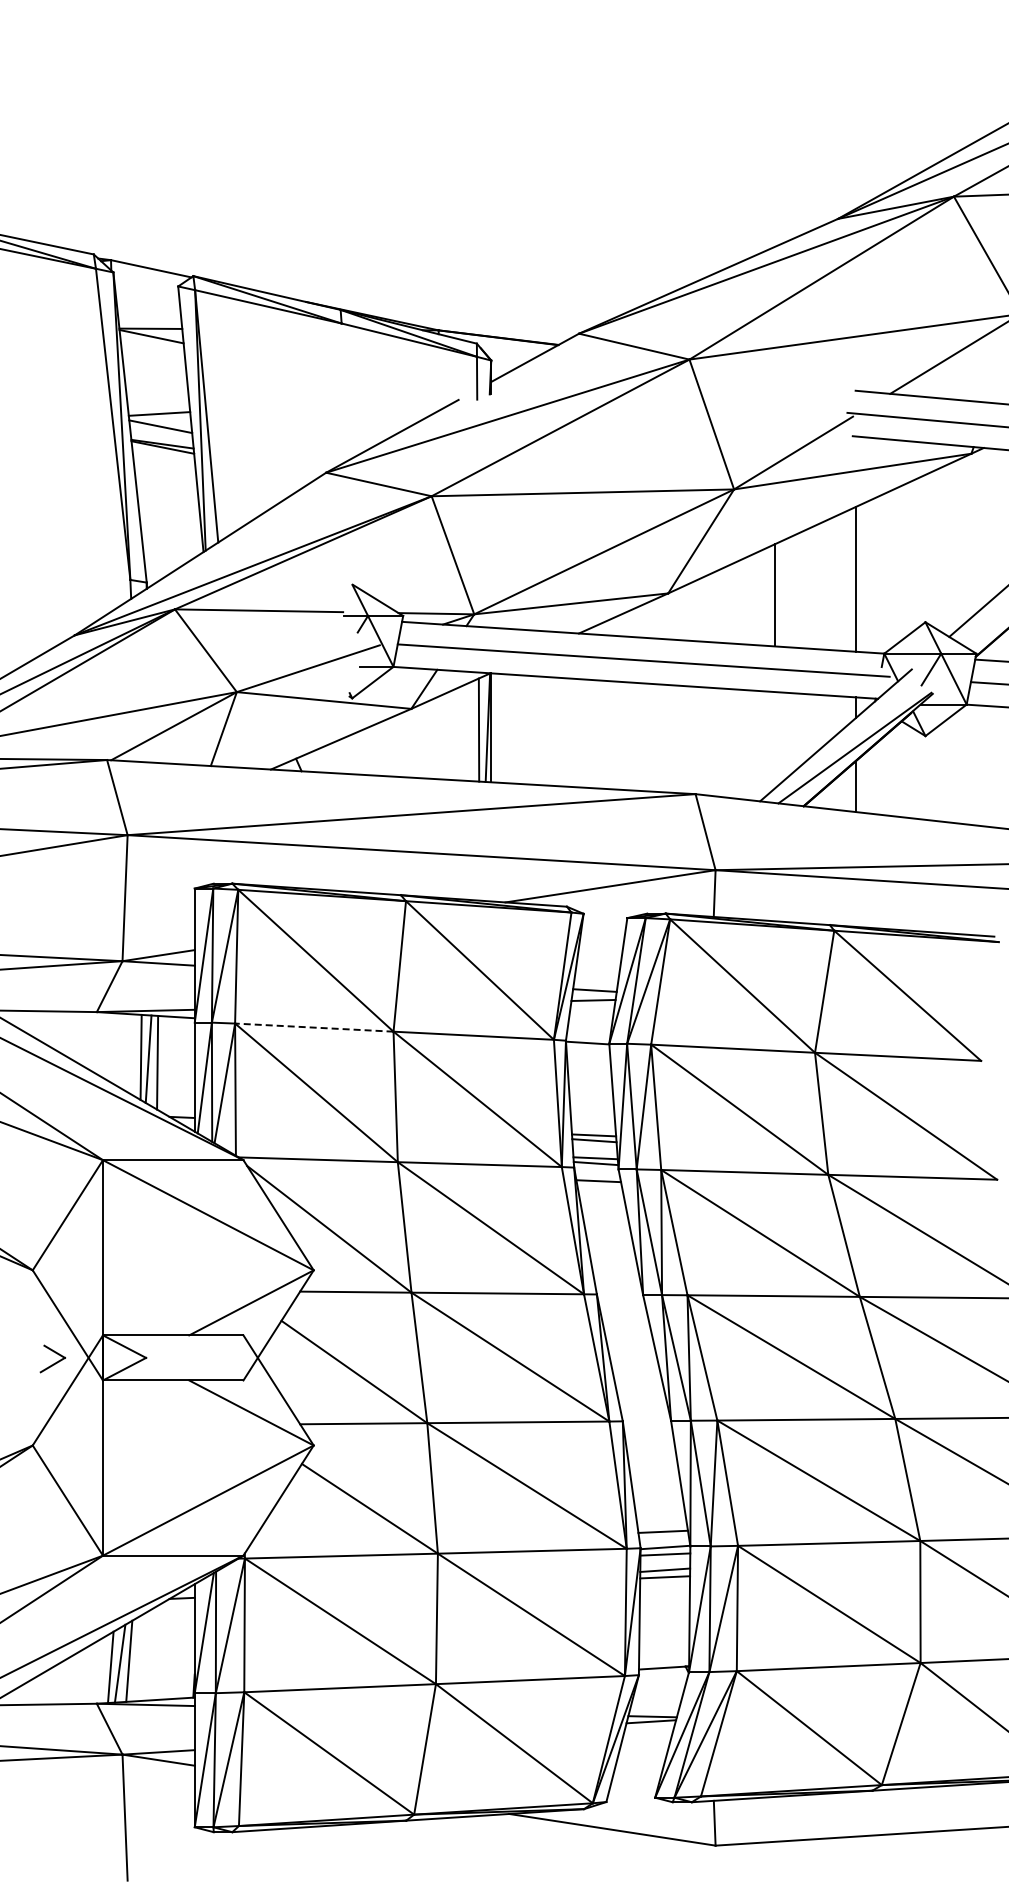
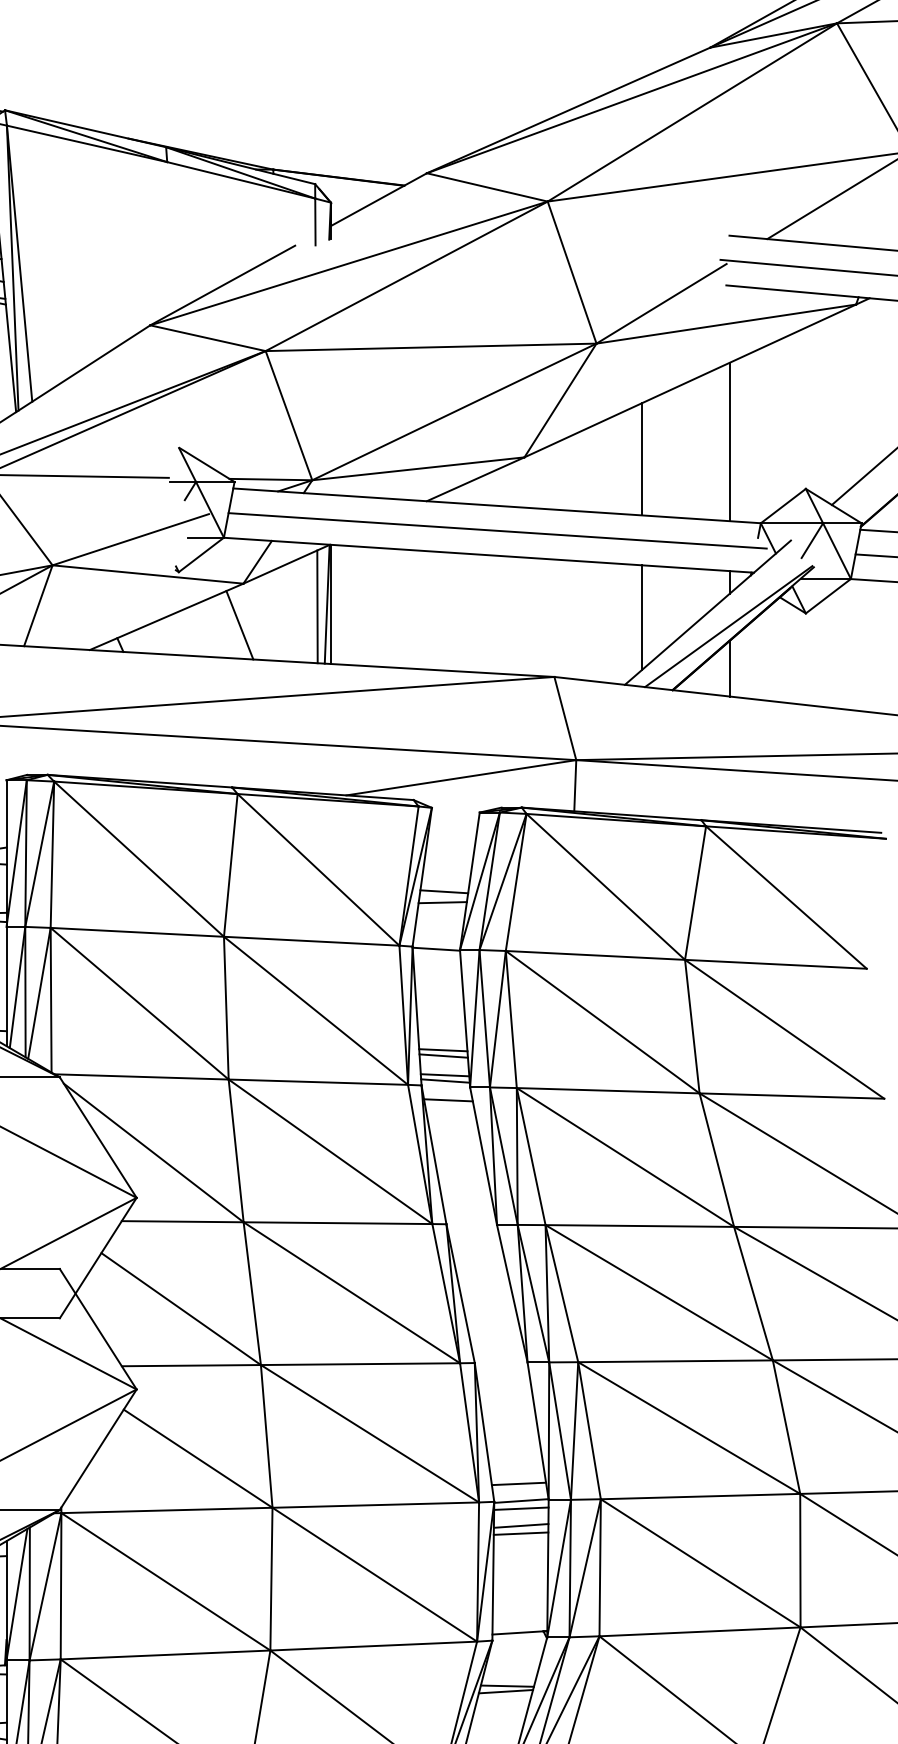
line: (775, 740) -> (641, 618), added
line: (407, 746) -> (239, 624), added
line: (313, 1027) -> (136, 932), dashed -> solid

